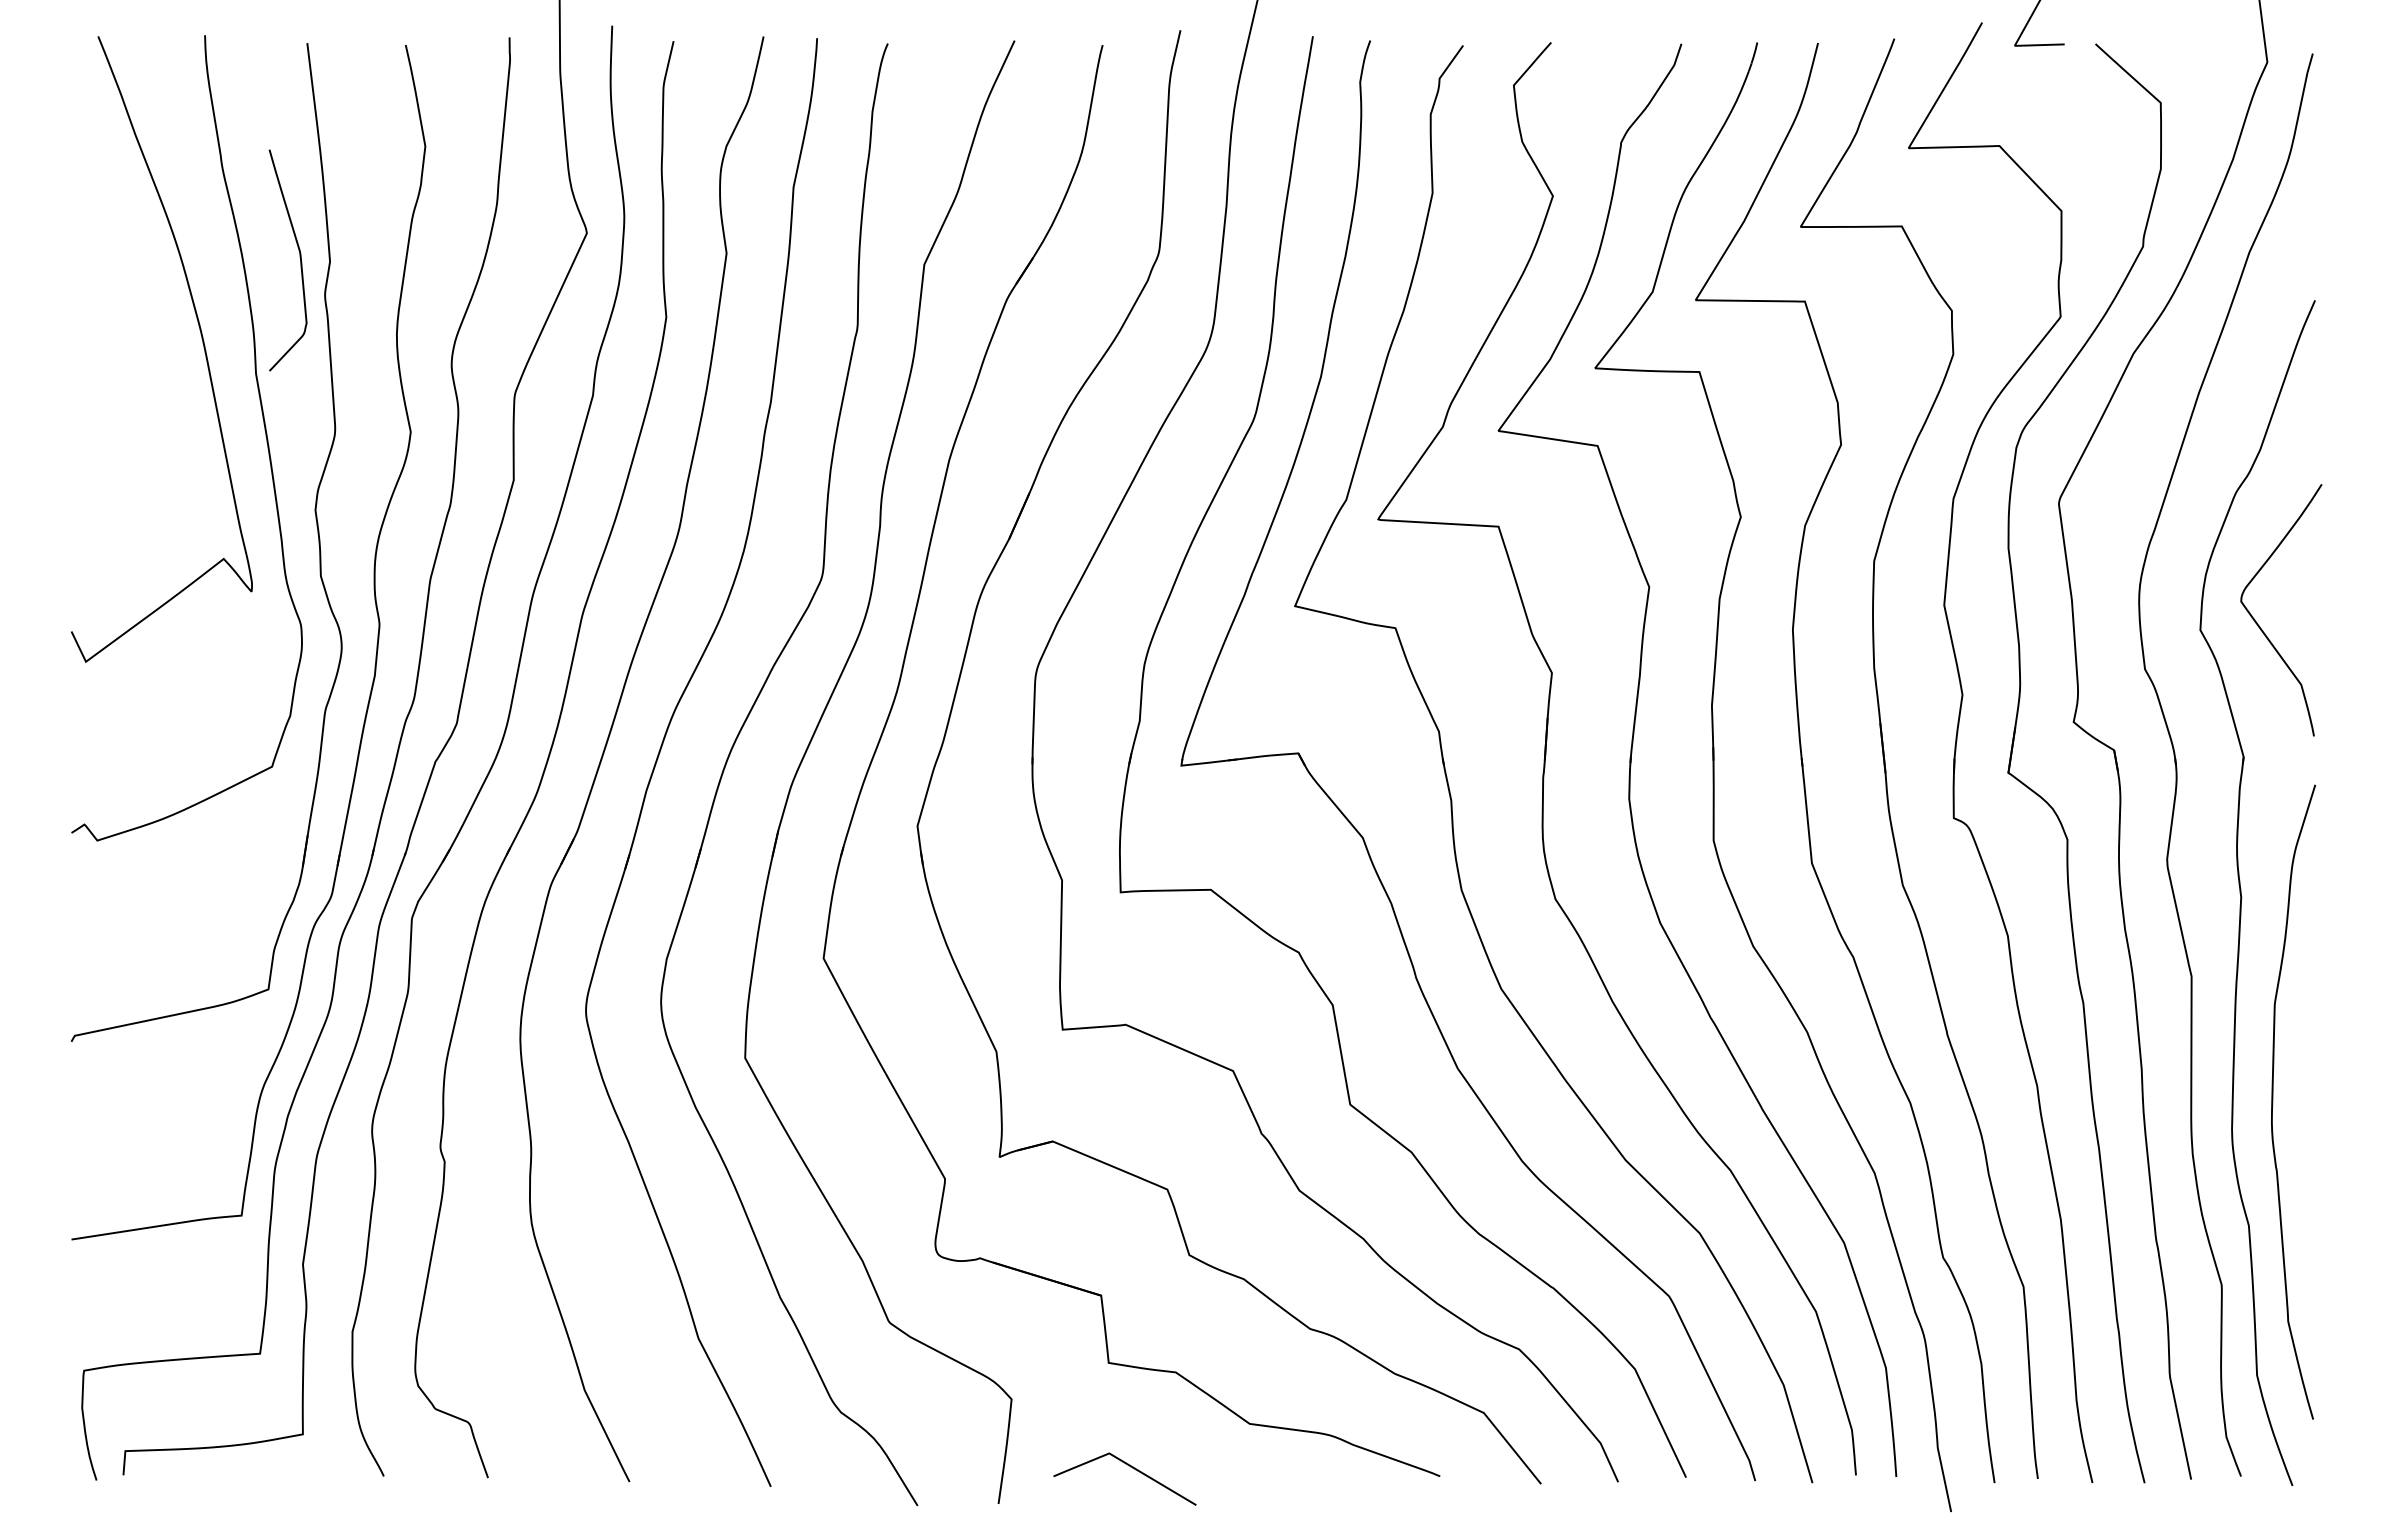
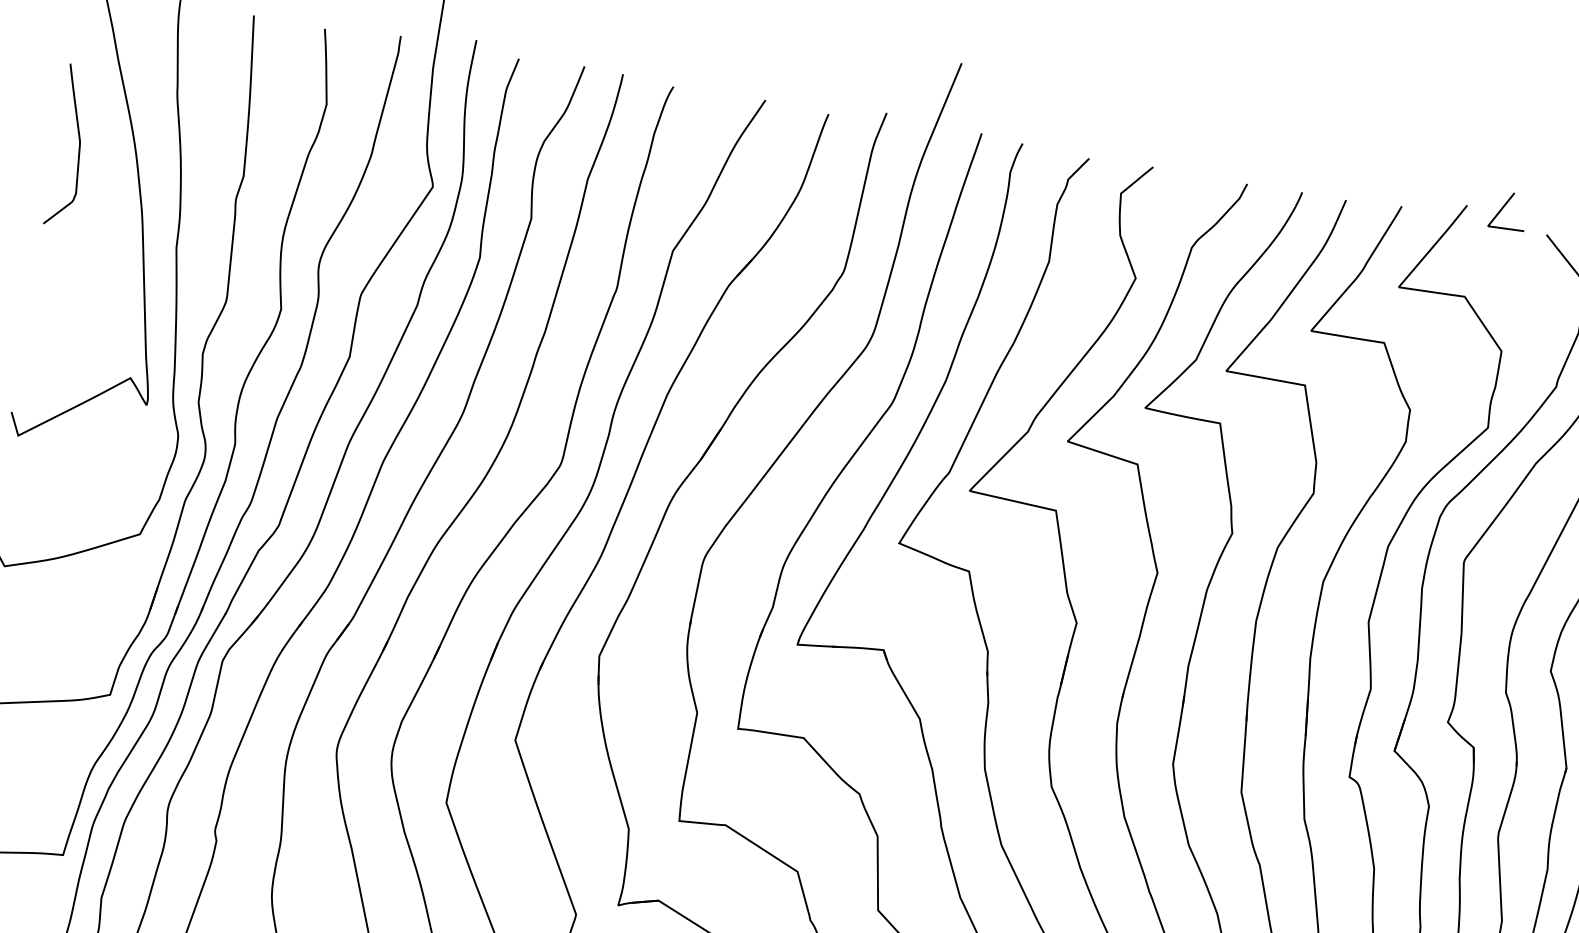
curve: (299, 257) -> (78, 145), moved

